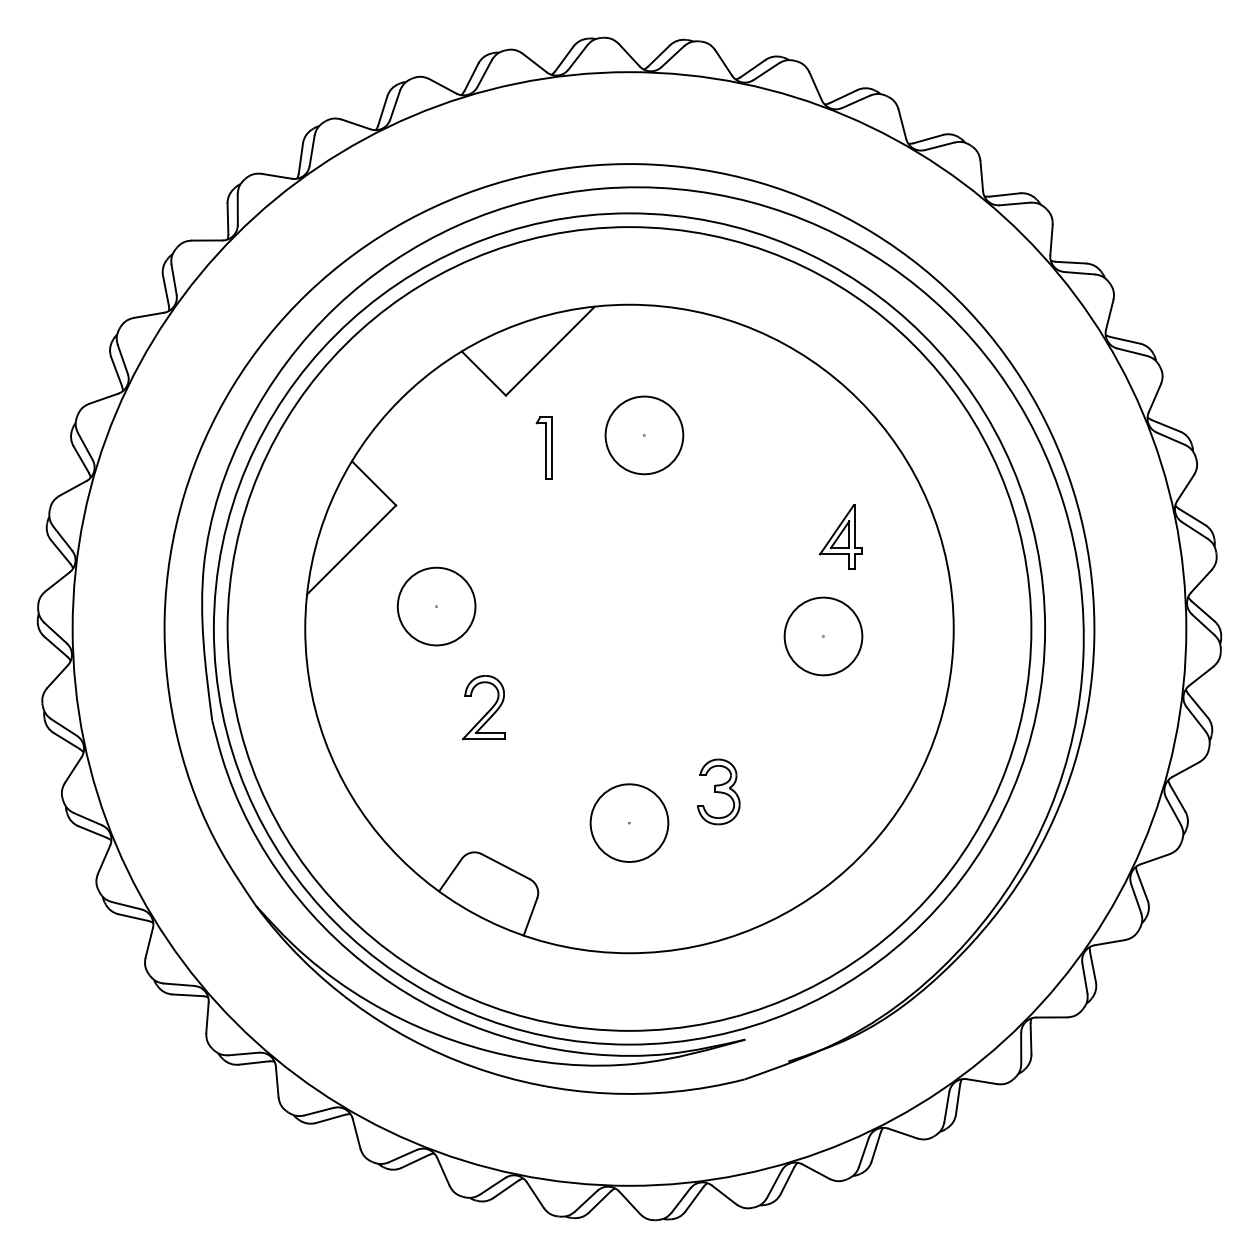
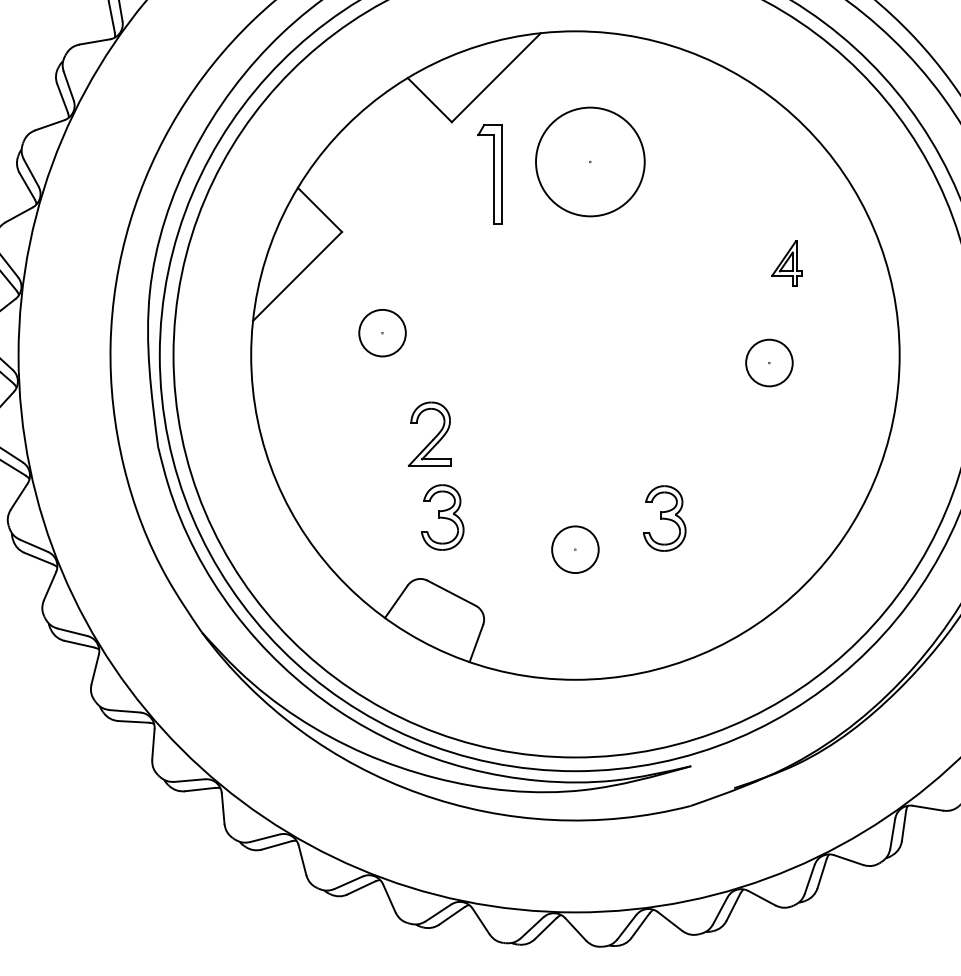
circle: (644, 435) -> (590, 162), size x1.4
part: (543, 447) -> (489, 174), size x1.6
part: (840, 536) -> (786, 263), size x0.7
circle: (436, 606) -> (382, 333), size x0.6
circle: (823, 636) -> (769, 363), size x0.6
part: (496, 790) -> (442, 517), added
circle: (629, 822) -> (575, 549), size x0.6

